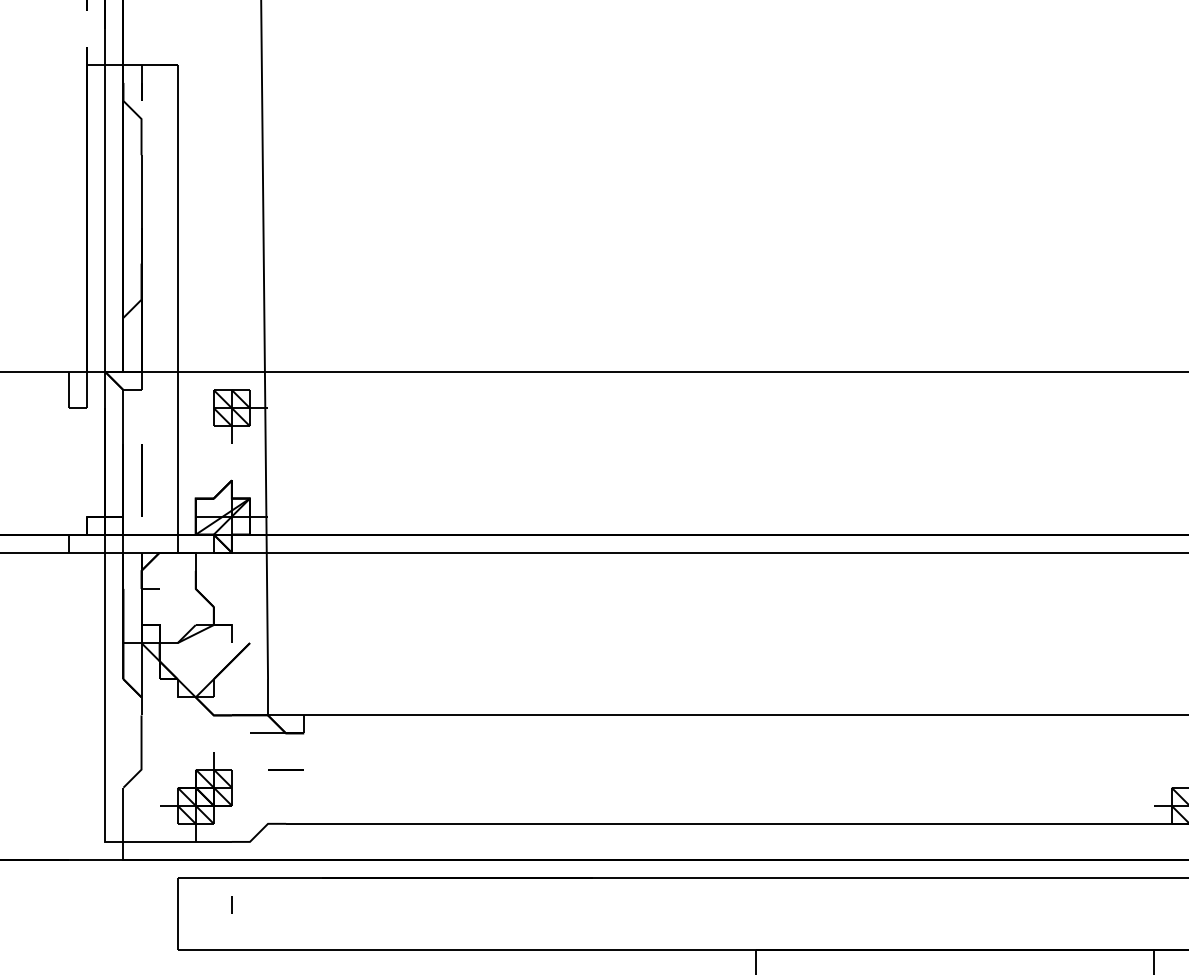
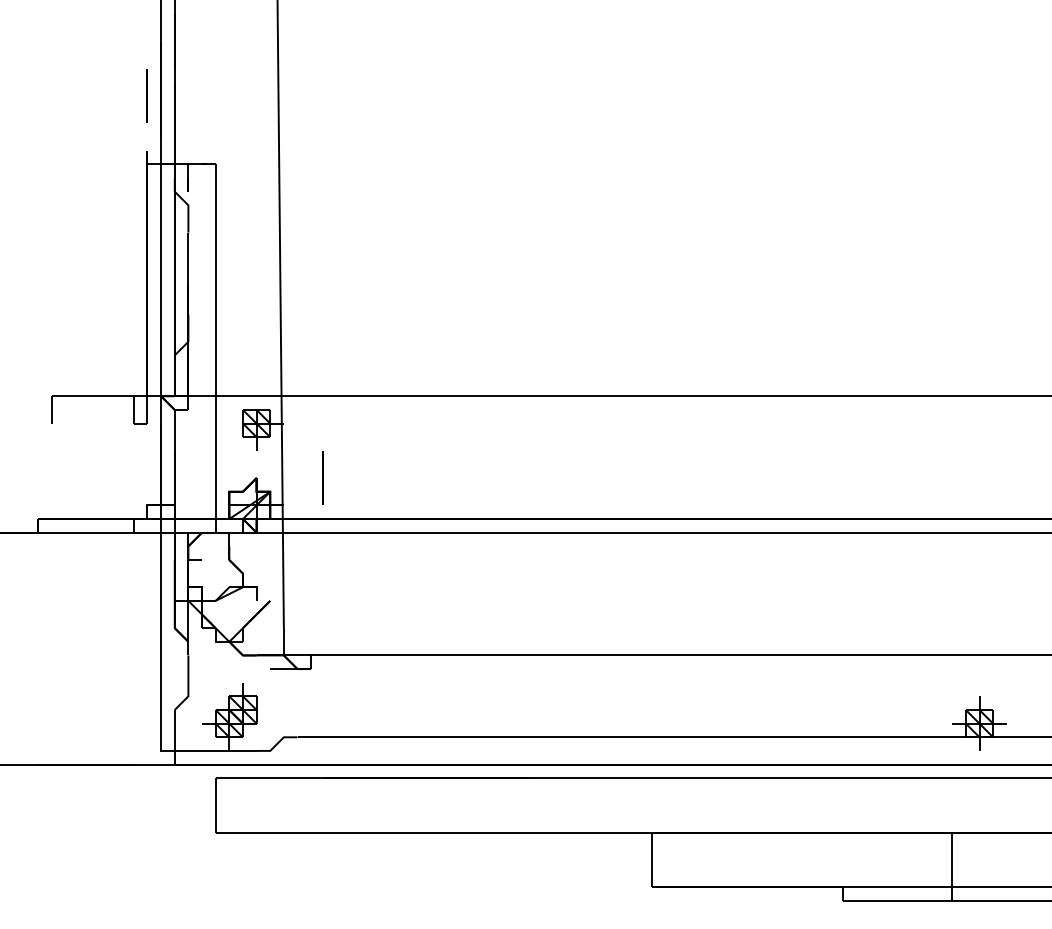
line: (140, 479) -> (322, 477), moved
line: (286, 768) -> (297, 695), removed
line: (231, 904) -> (256, 798), removed

